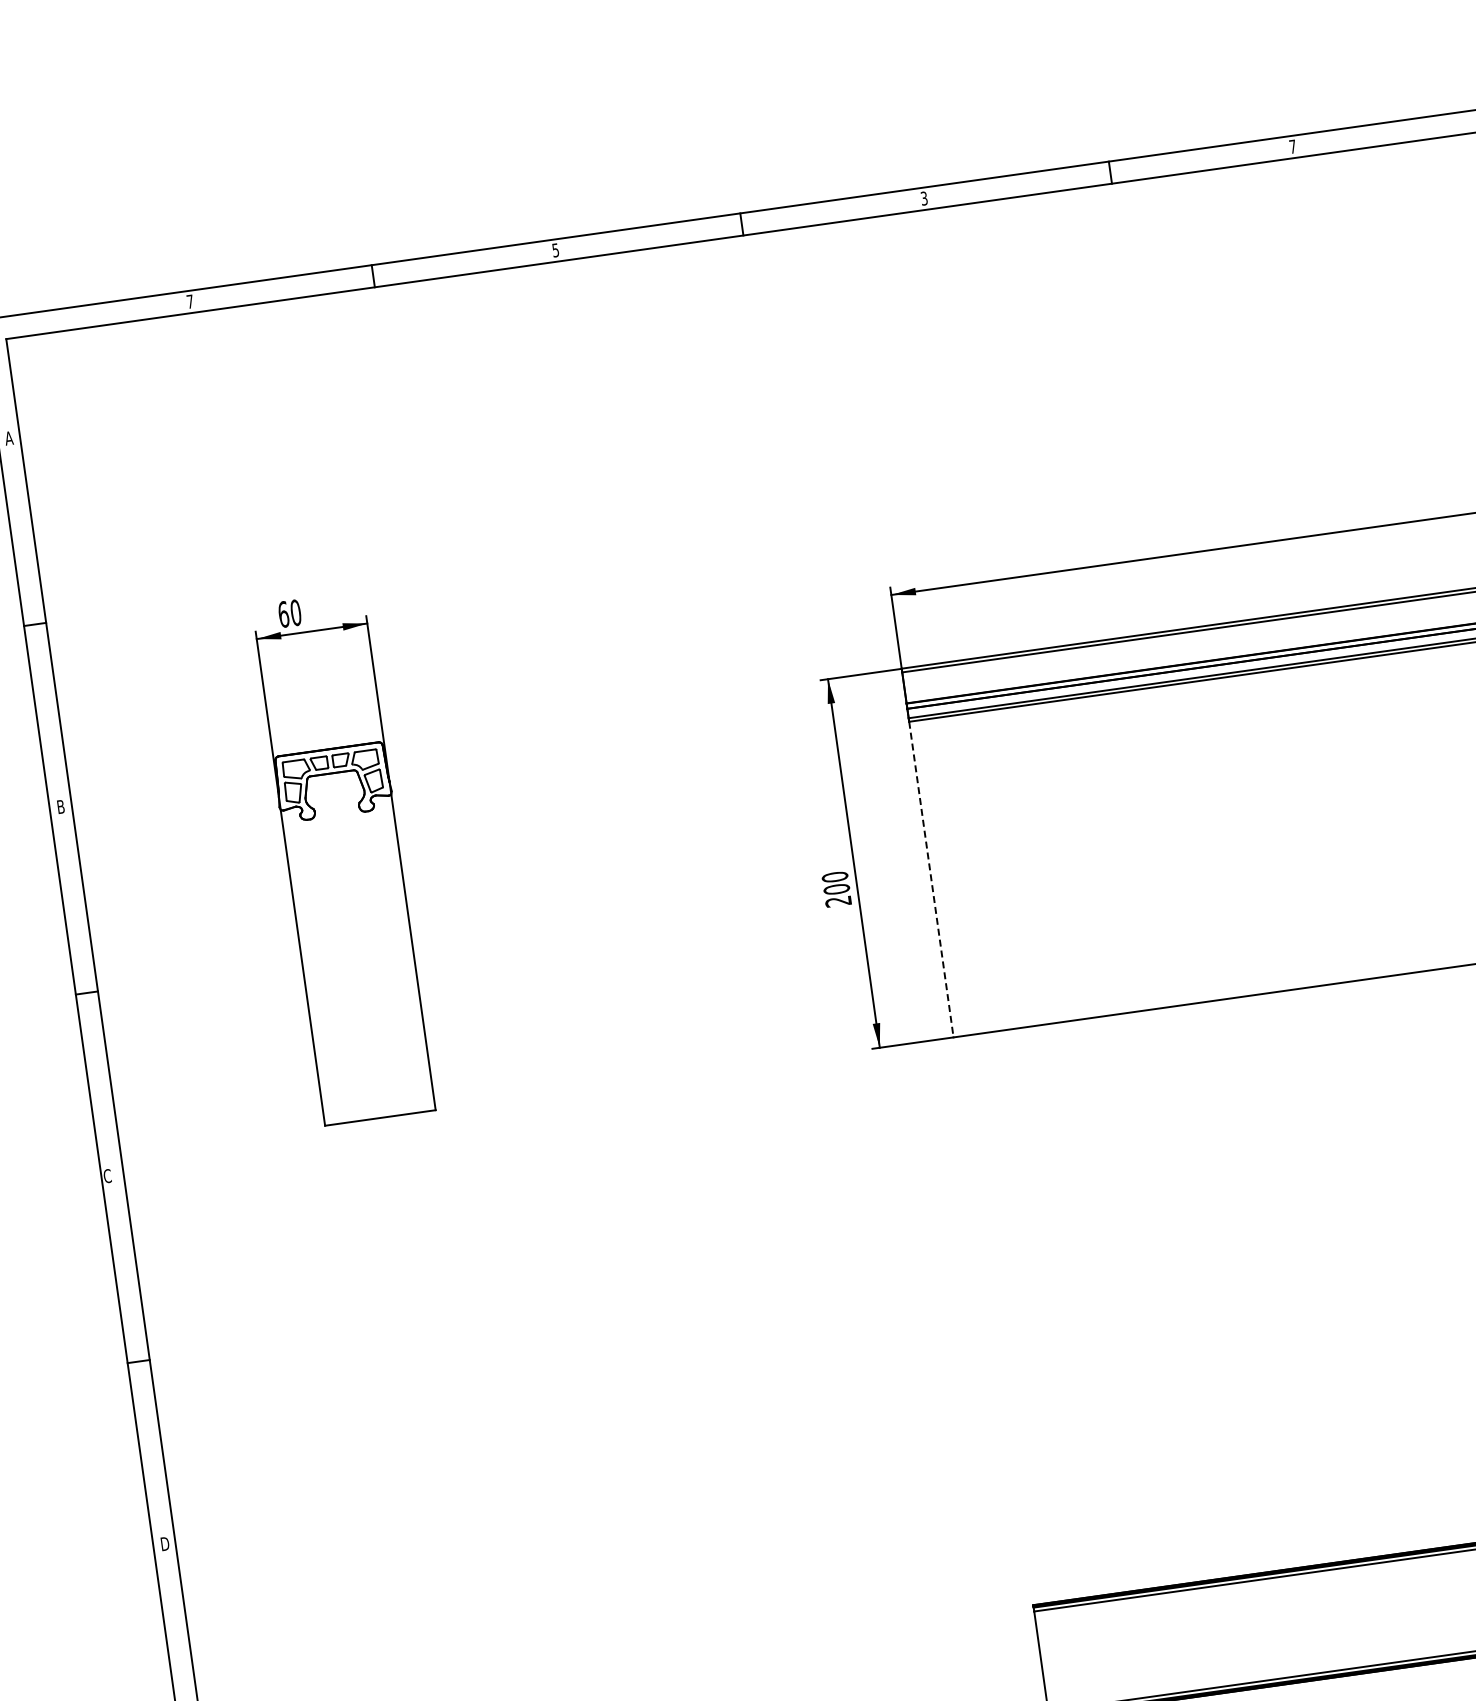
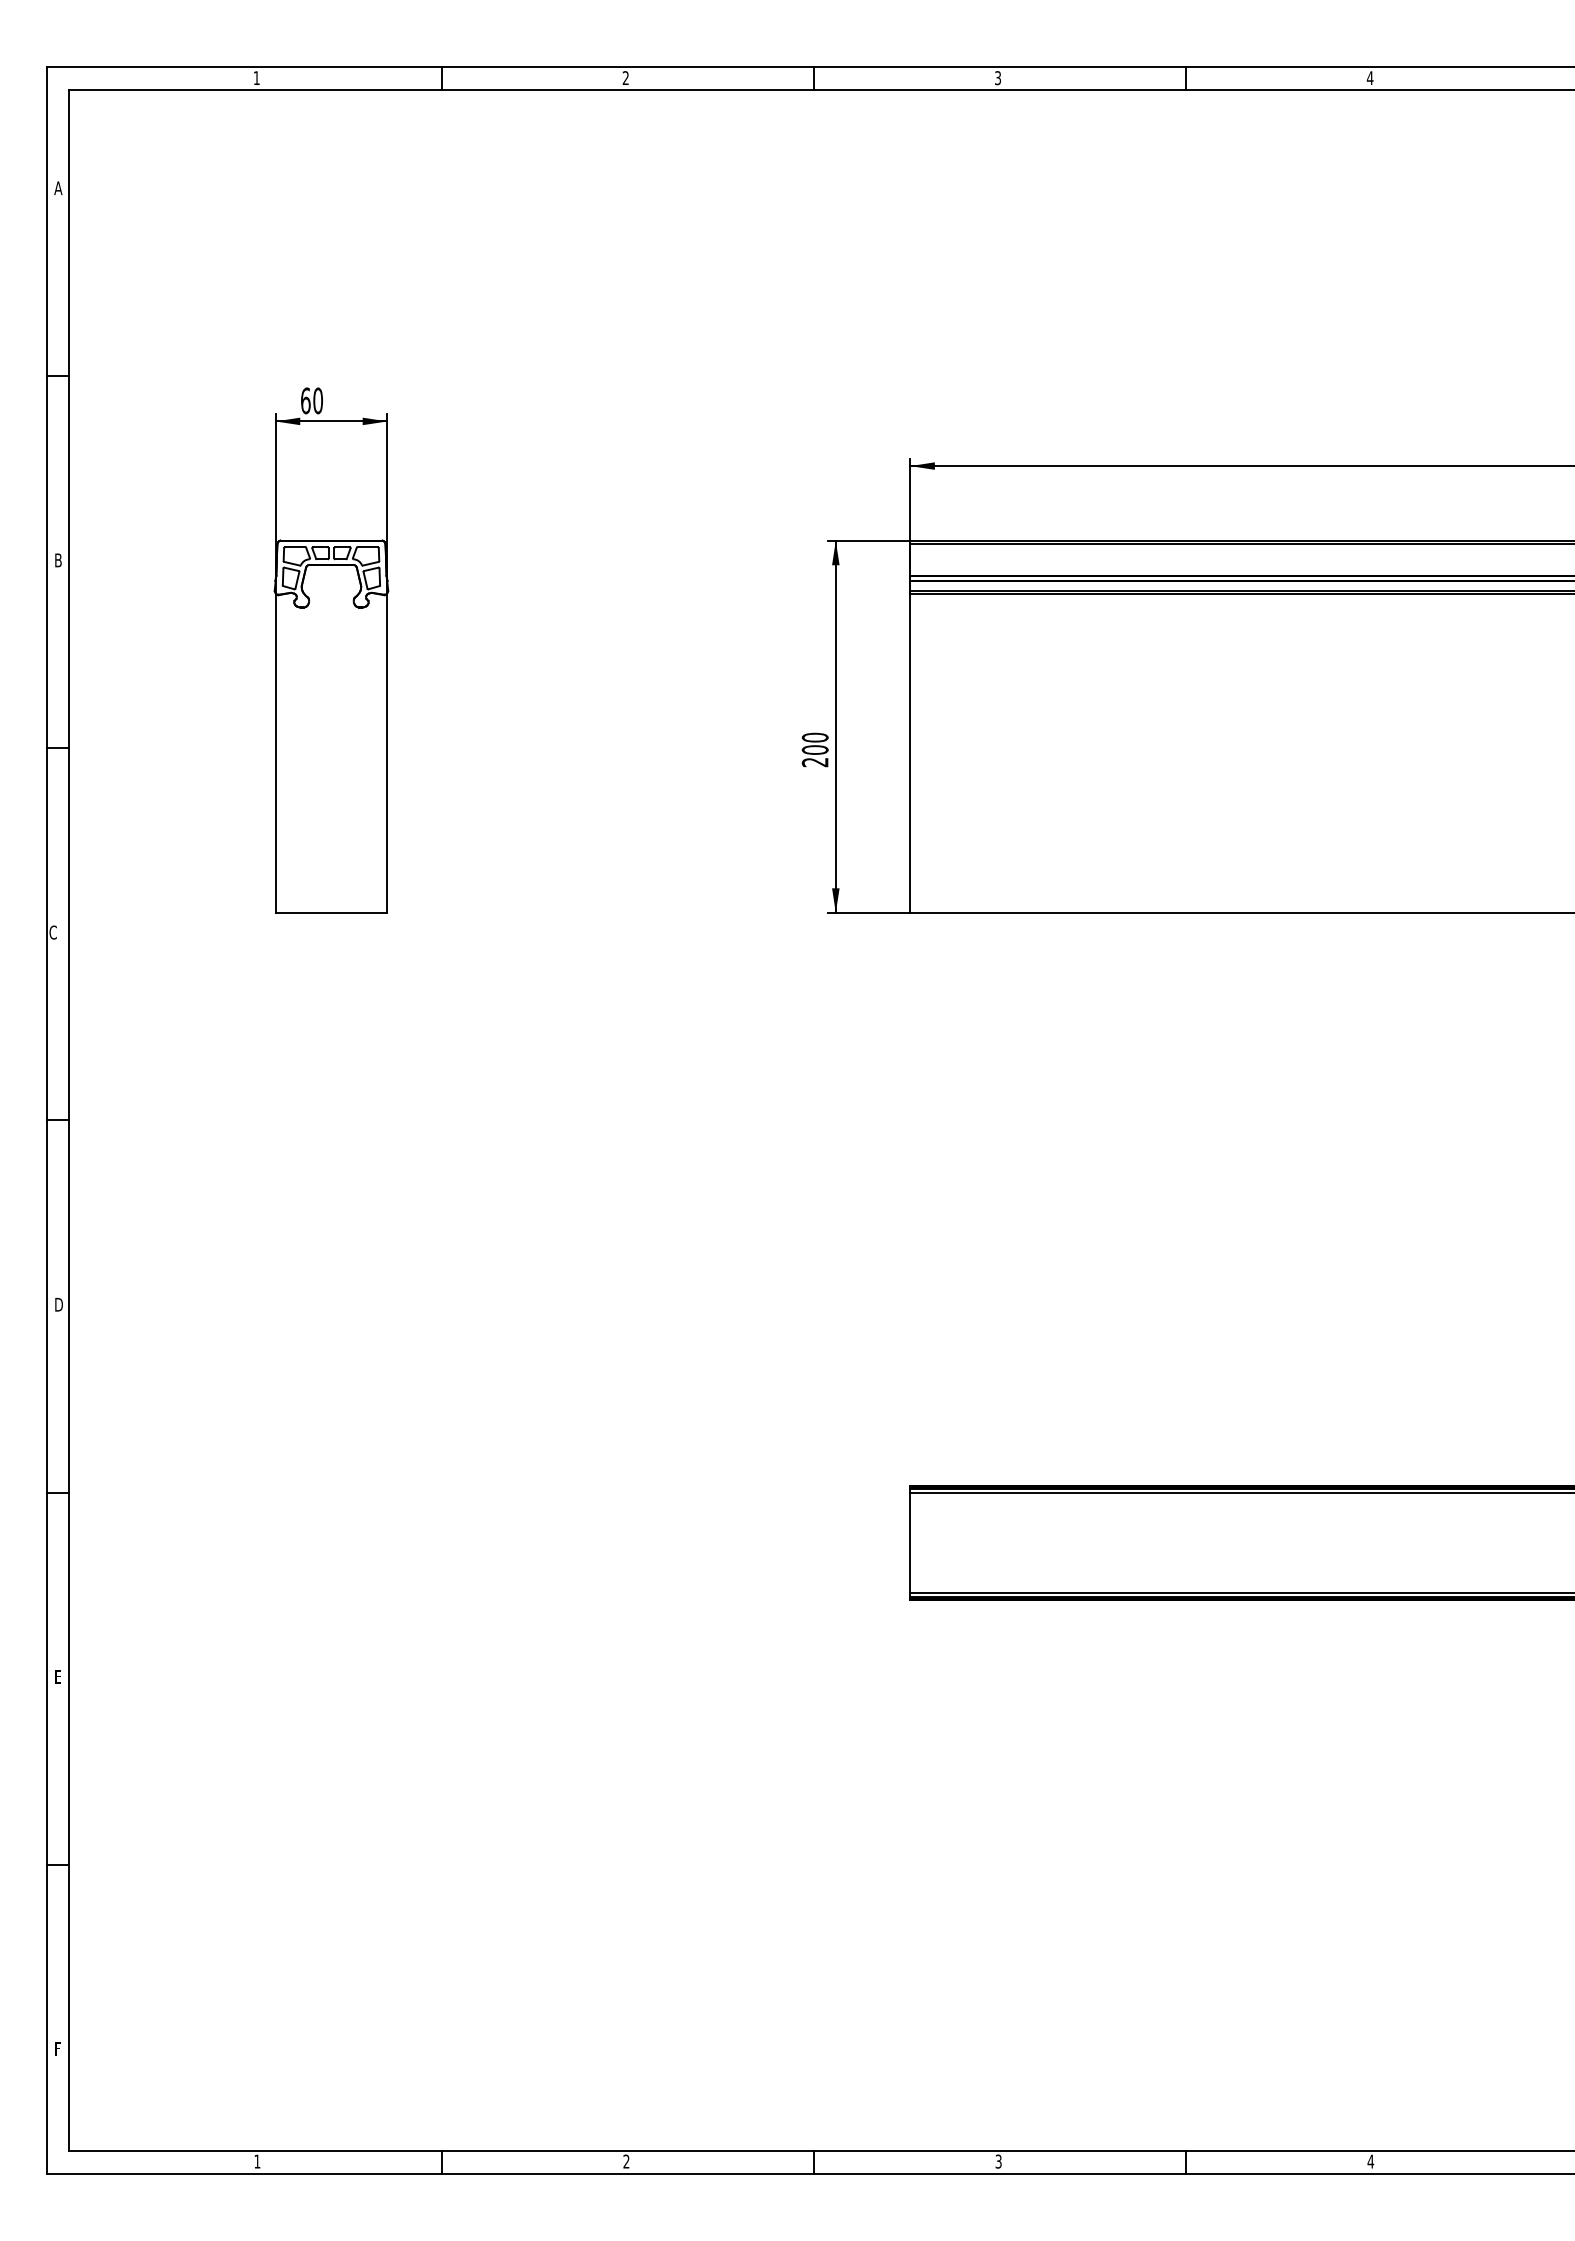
text: (1292, 146) -> (1369, 77), 7 -> 4
text: (555, 250) -> (625, 78), 5 -> 2
text: (189, 301) -> (256, 77), 7 -> 1
line: (931, 880) -> (910, 754), dashed -> solid

